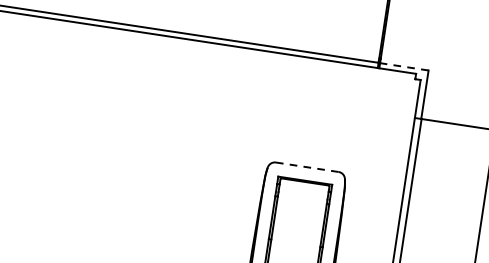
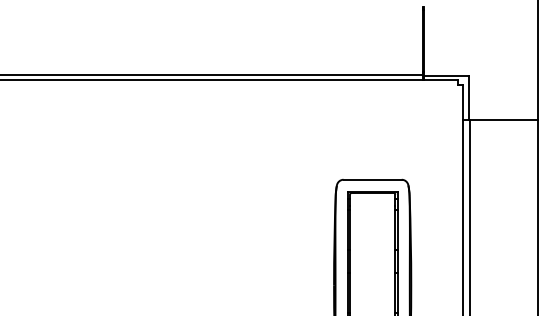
line: (404, 66) -> (446, 75), dashed -> solid
line: (307, 166) -> (372, 179), dashed -> solid

